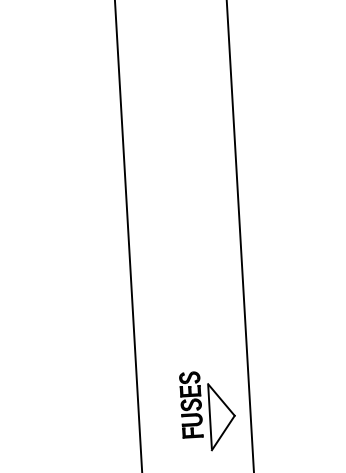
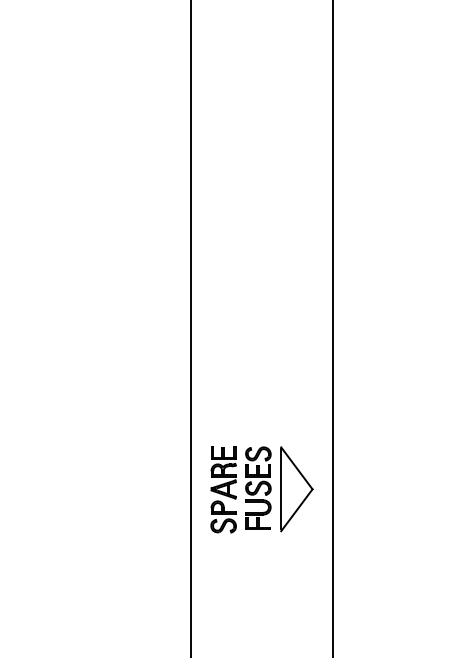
part: (163, 407) -> (223, 489), added
part: (222, 416) -> (296, 489), moved

